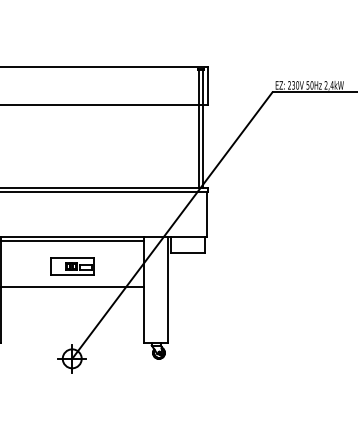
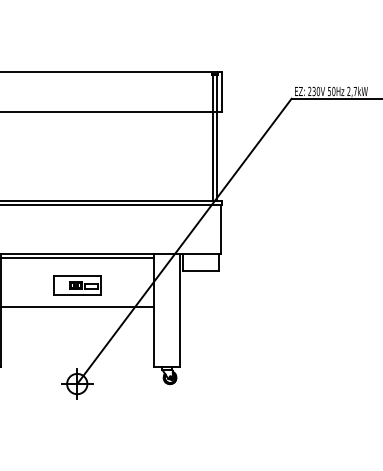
text: (332, 85) -> (355, 91), 2,4kW -> 2,7kW

